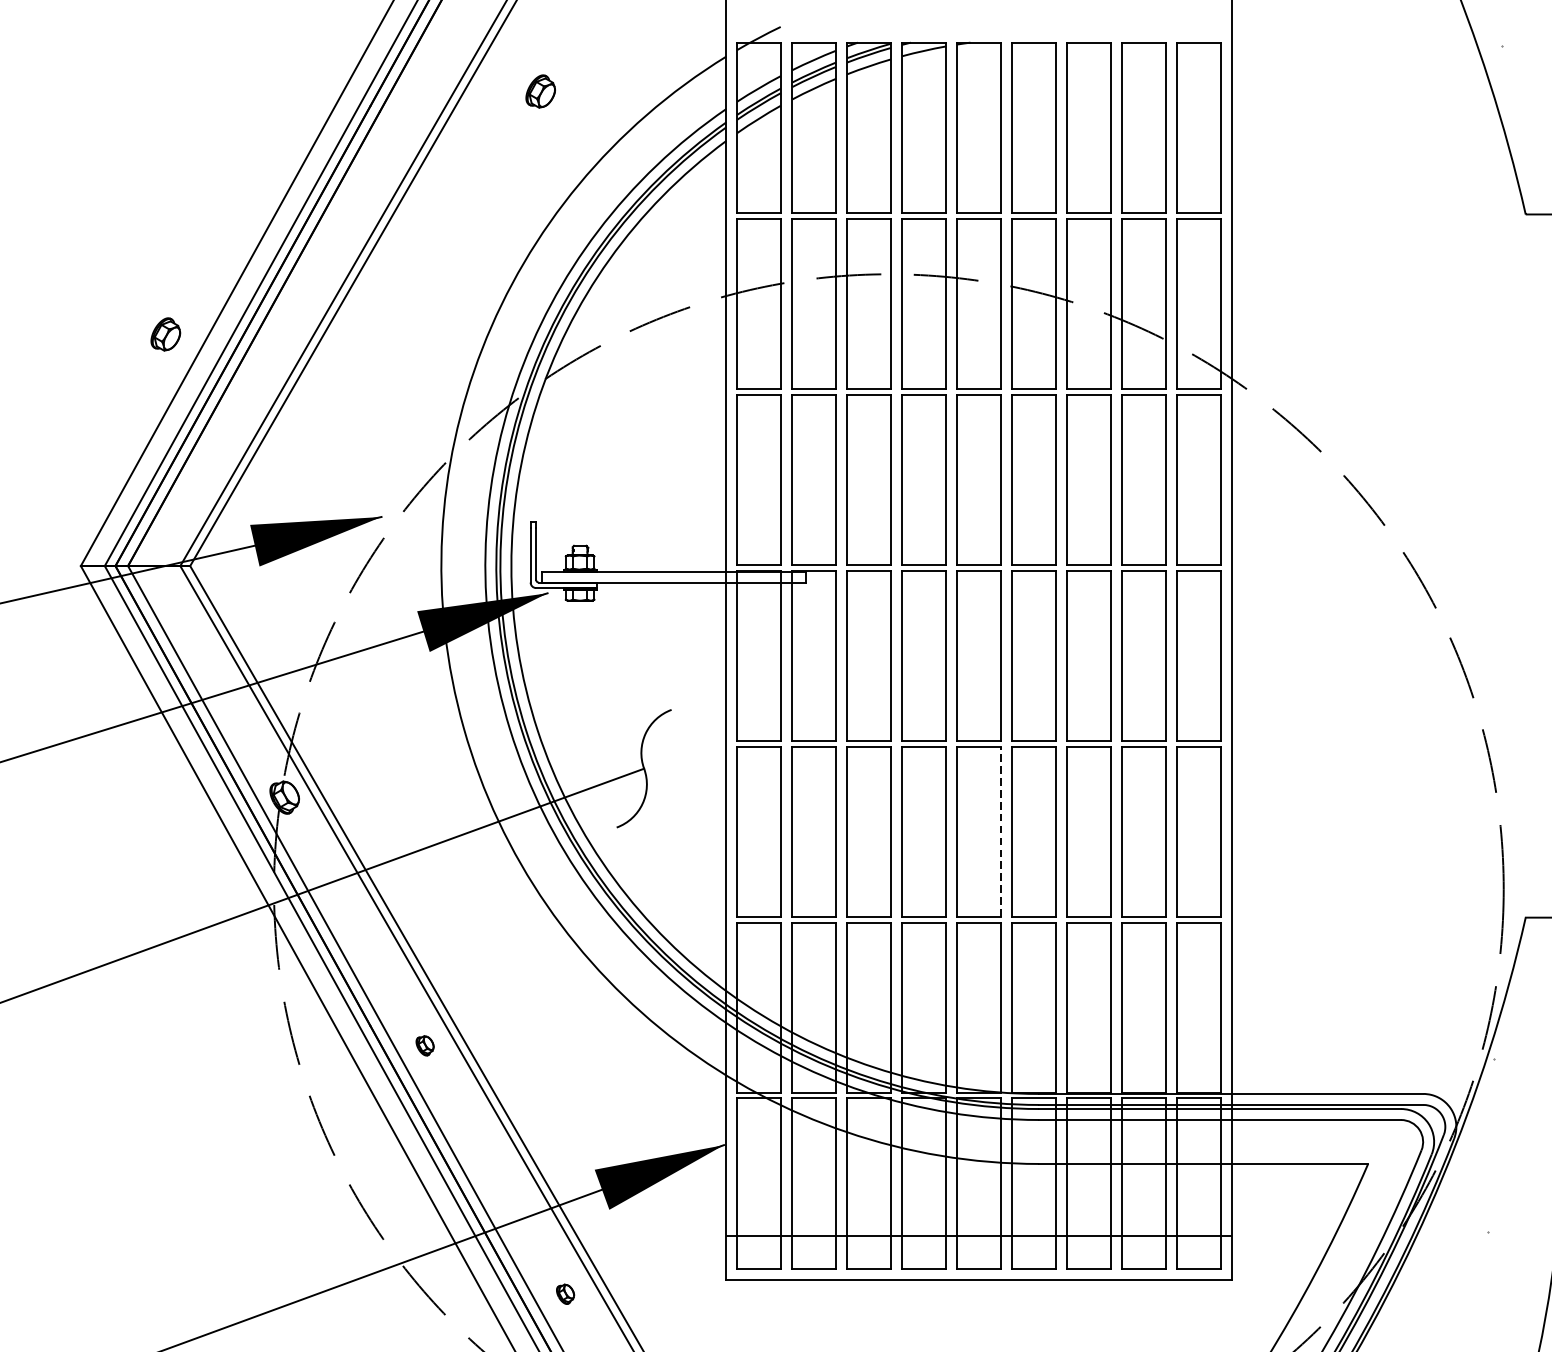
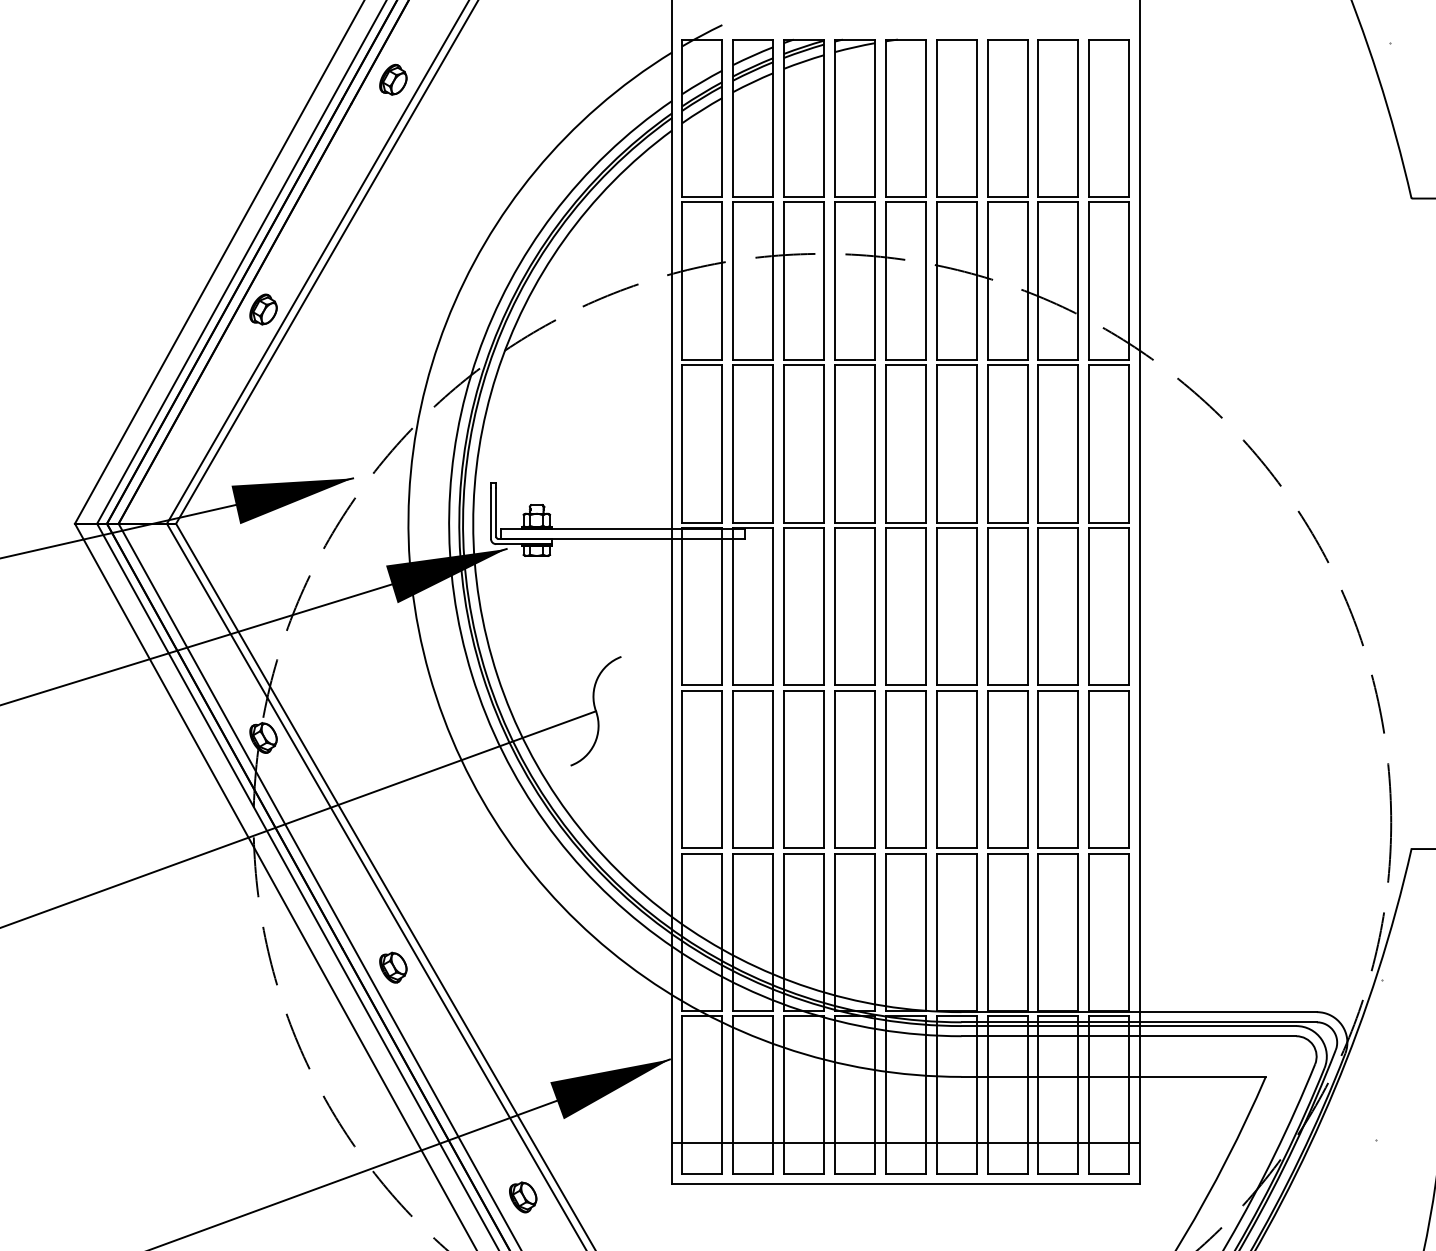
part: (540, 91) -> (393, 79), moved
part: (165, 334) -> (263, 309), moved
line: (1000, 831) -> (925, 769), dashed -> solid
part: (425, 1045) -> (393, 967), size x1.67
part: (565, 1294) -> (523, 1197), size x1.67

